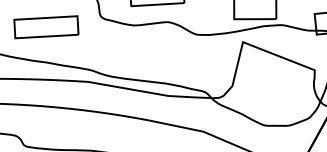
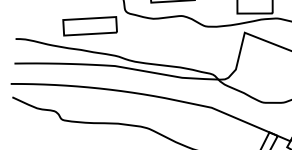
part: (45, 27) -> (89, 26), moved

